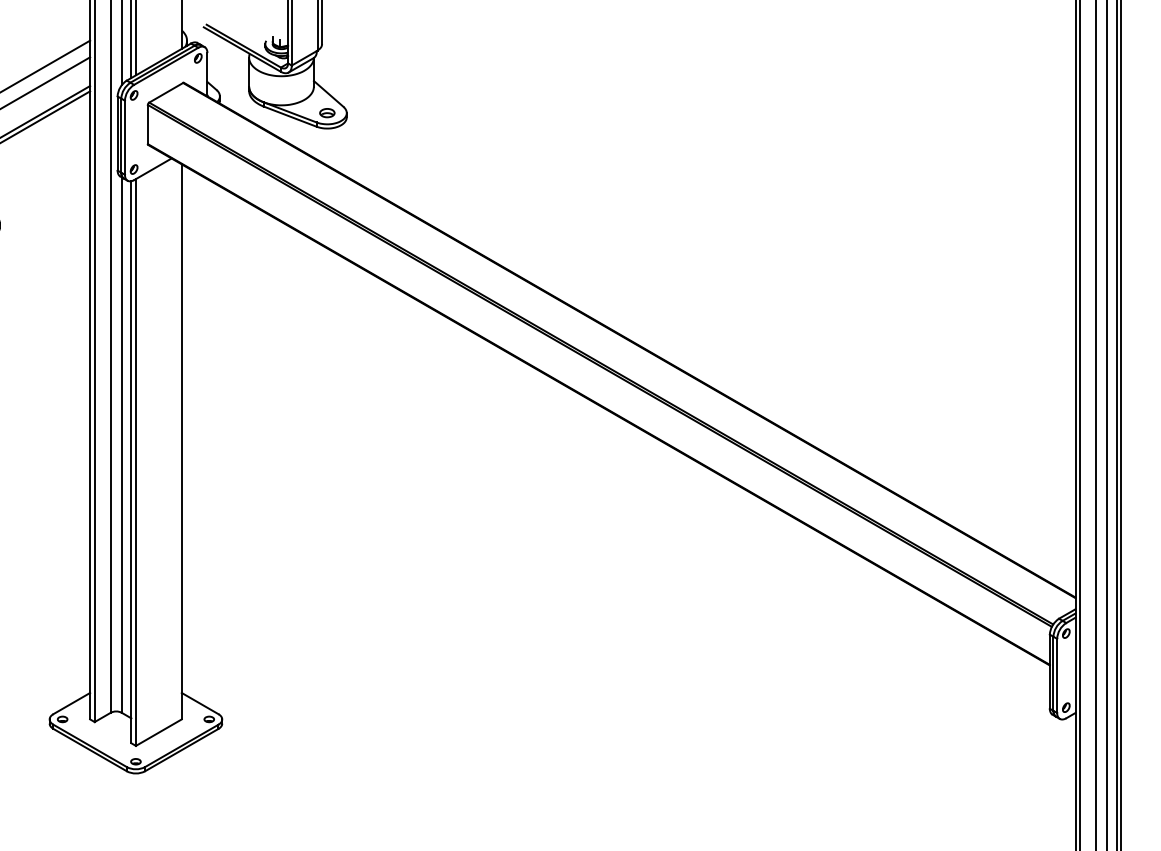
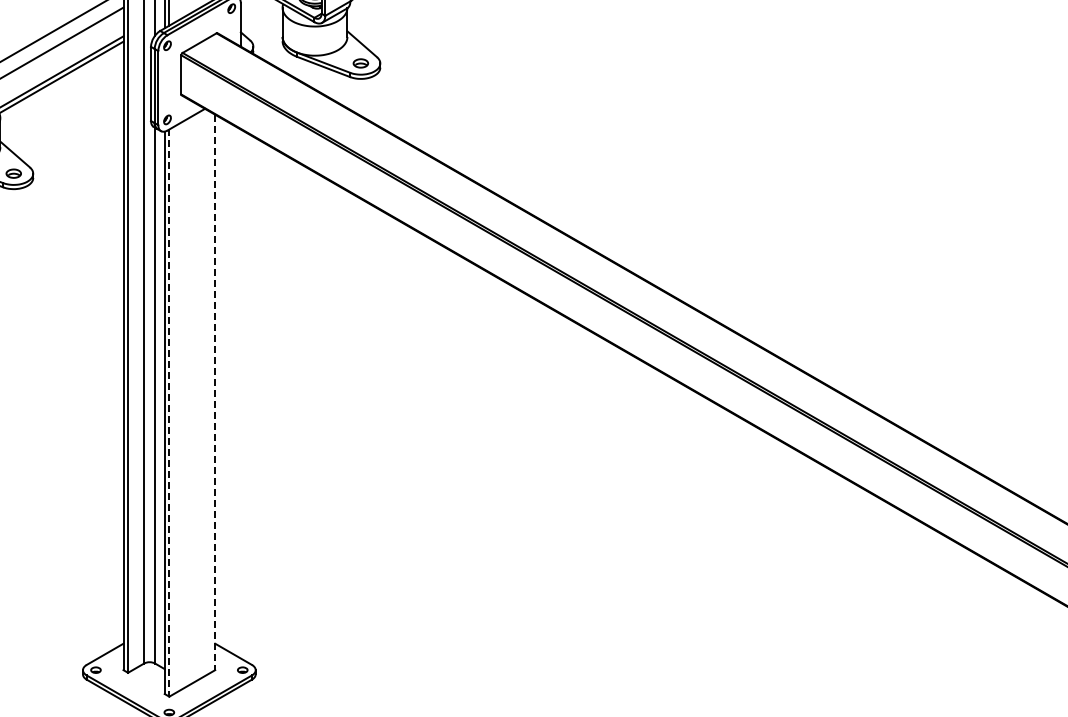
line: (181, 441) -> (214, 392), solid -> dashed
line: (135, 462) -> (168, 413), solid -> dashed

